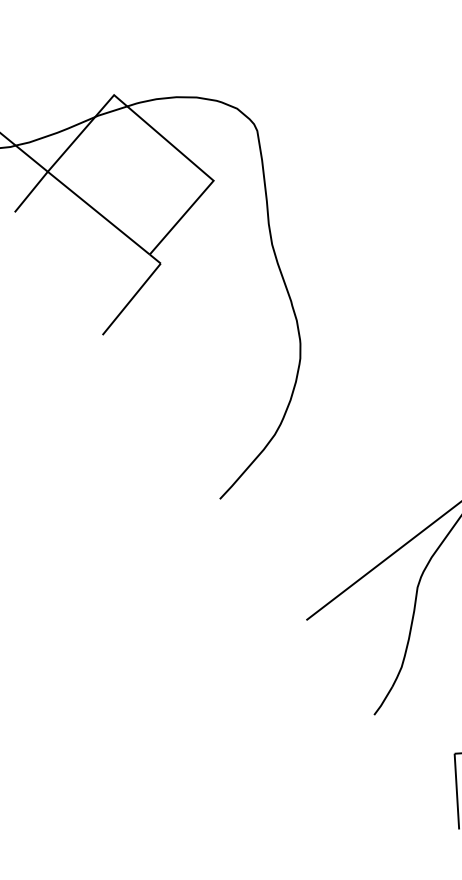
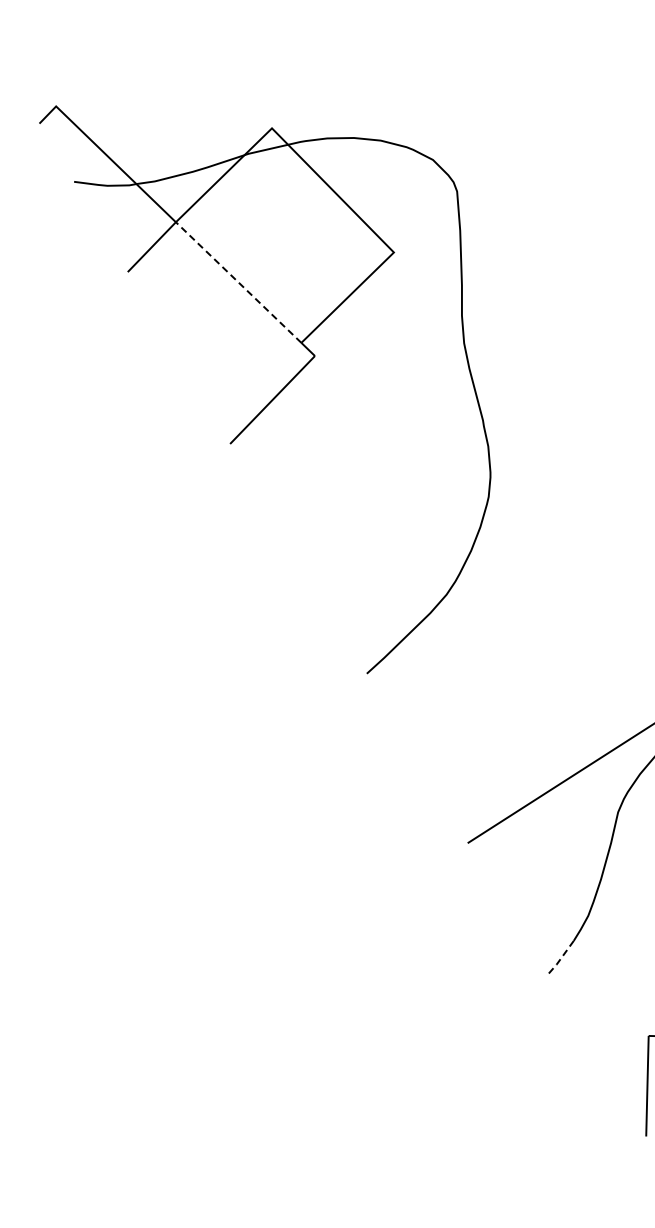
line: (98, 213) -> (238, 282), solid -> dashed
line: (383, 701) -> (560, 959), solid -> dashed

